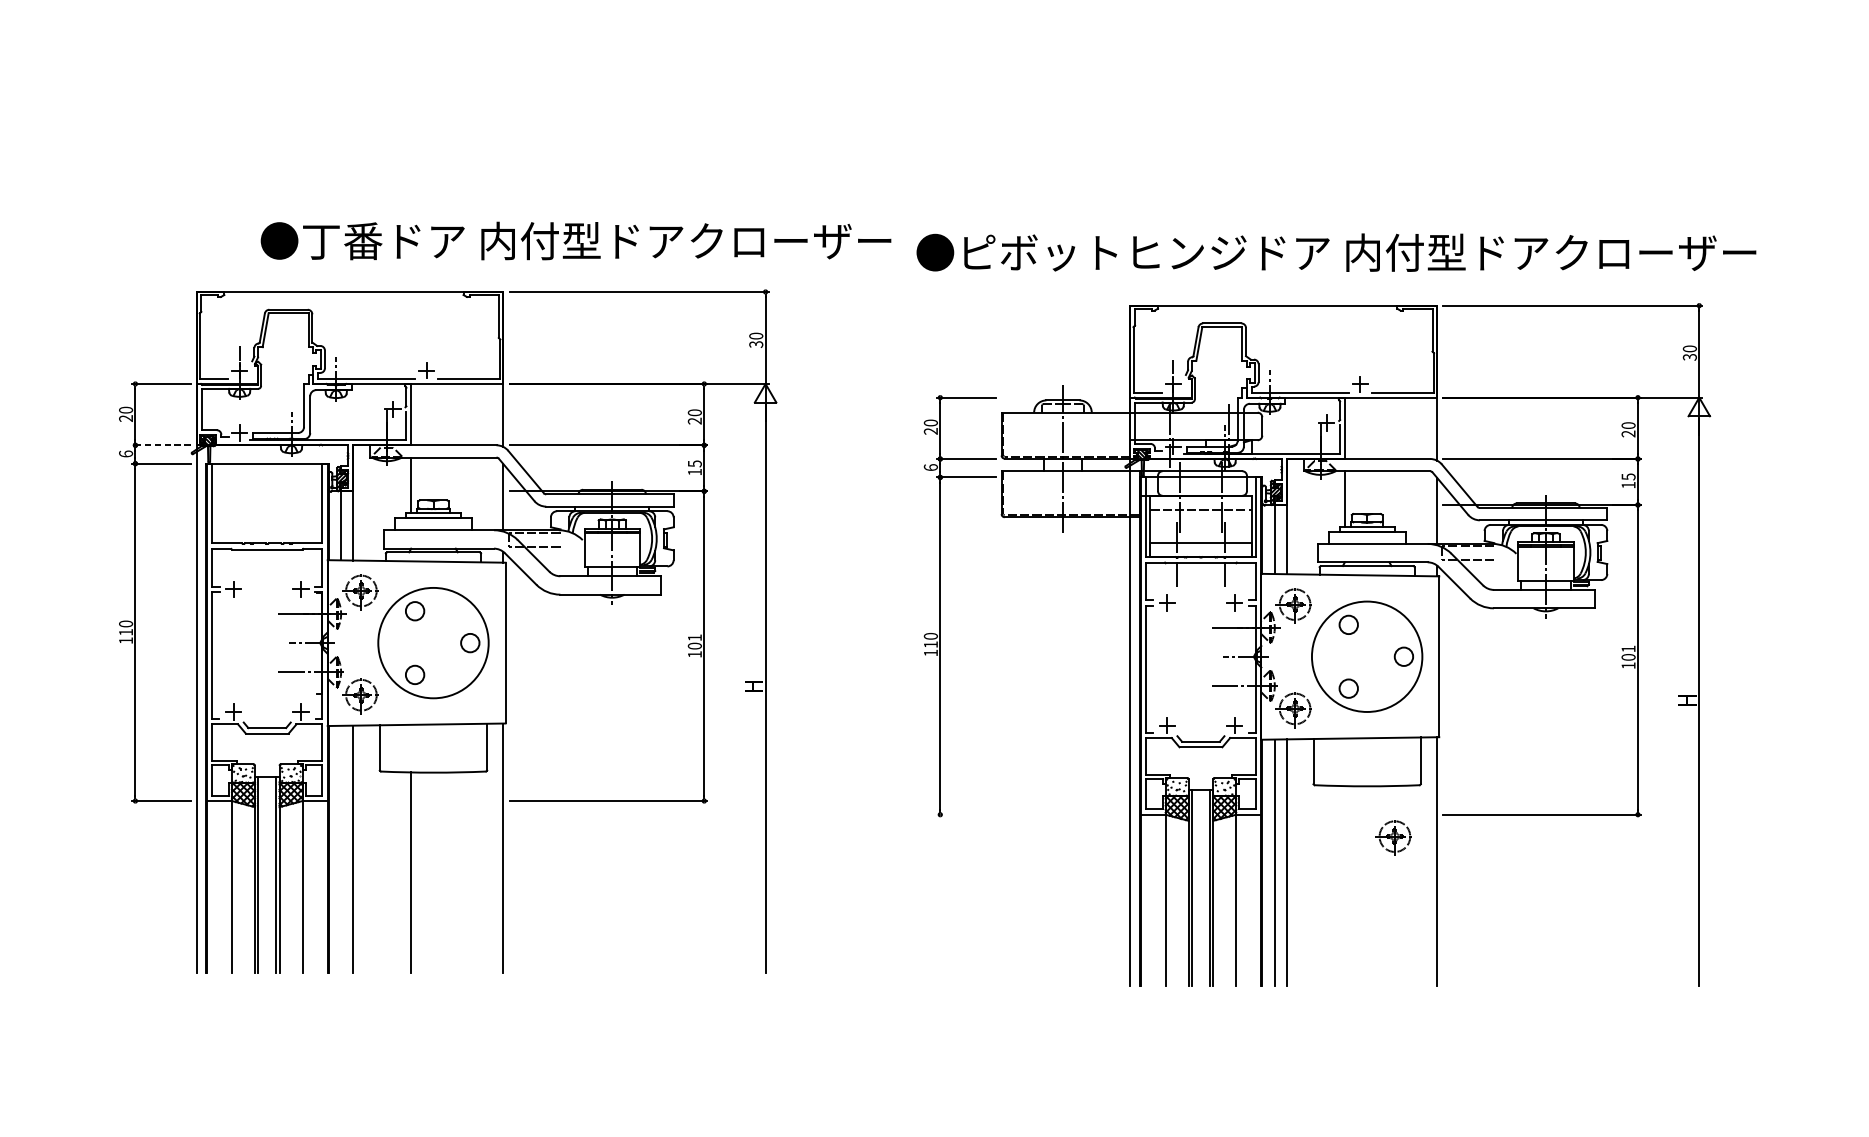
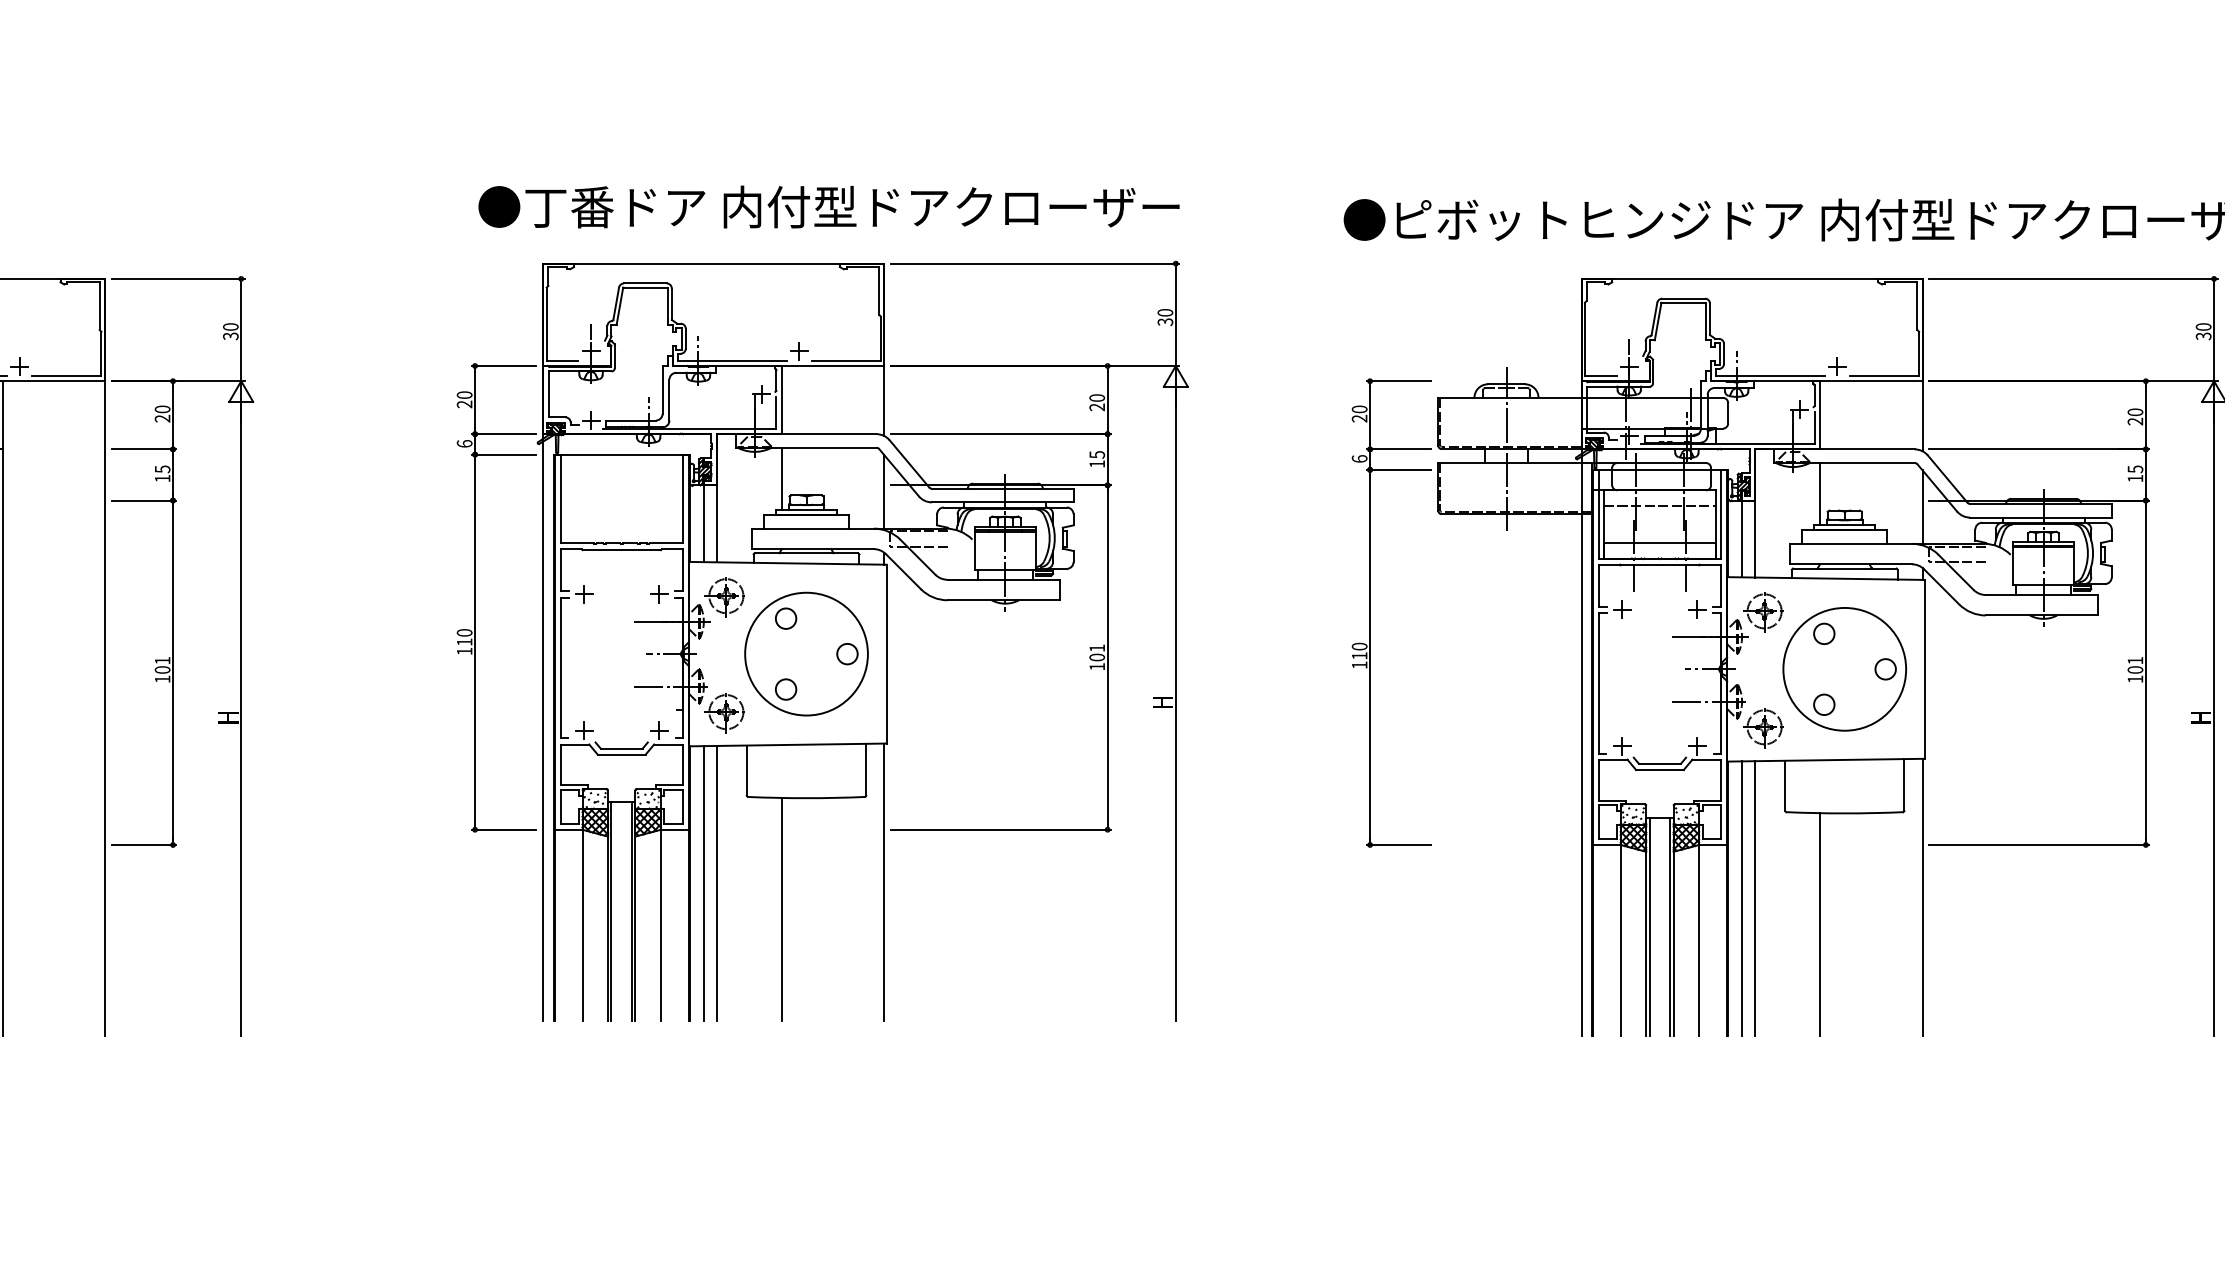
text: (575, 240) -> (828, 206), moved
line: (160, 445) -> (503, 434), dashed -> solid
line: (965, 814) -> (1398, 844), added
part: (1393, 837) -> (1874, 870), removed
line: (340, 849) -> (703, 883), added
line: (1345, 886) -> (1820, 924), added

